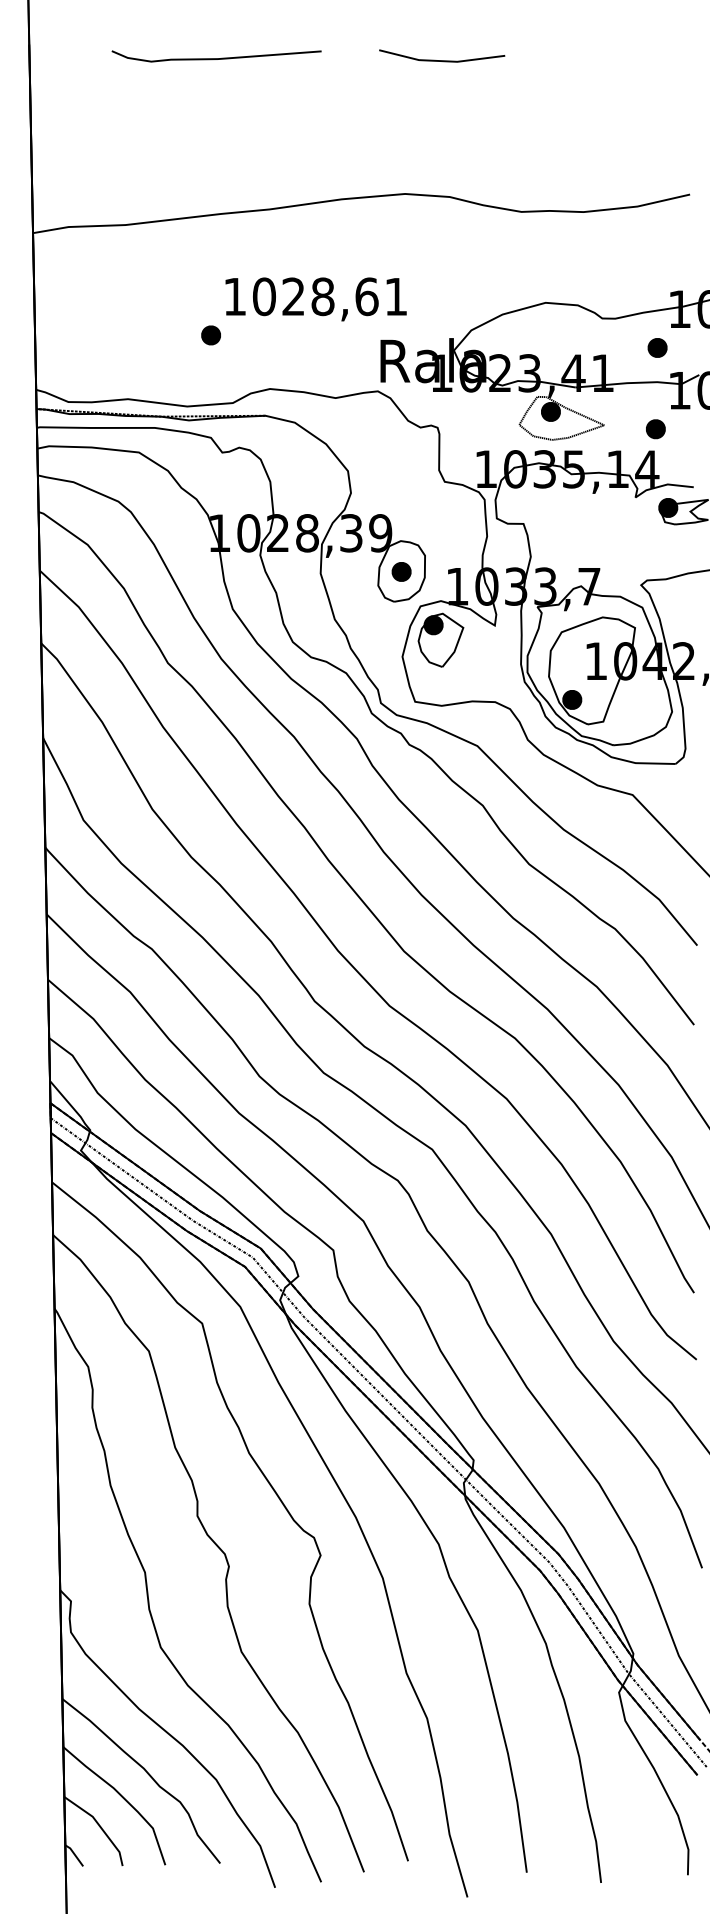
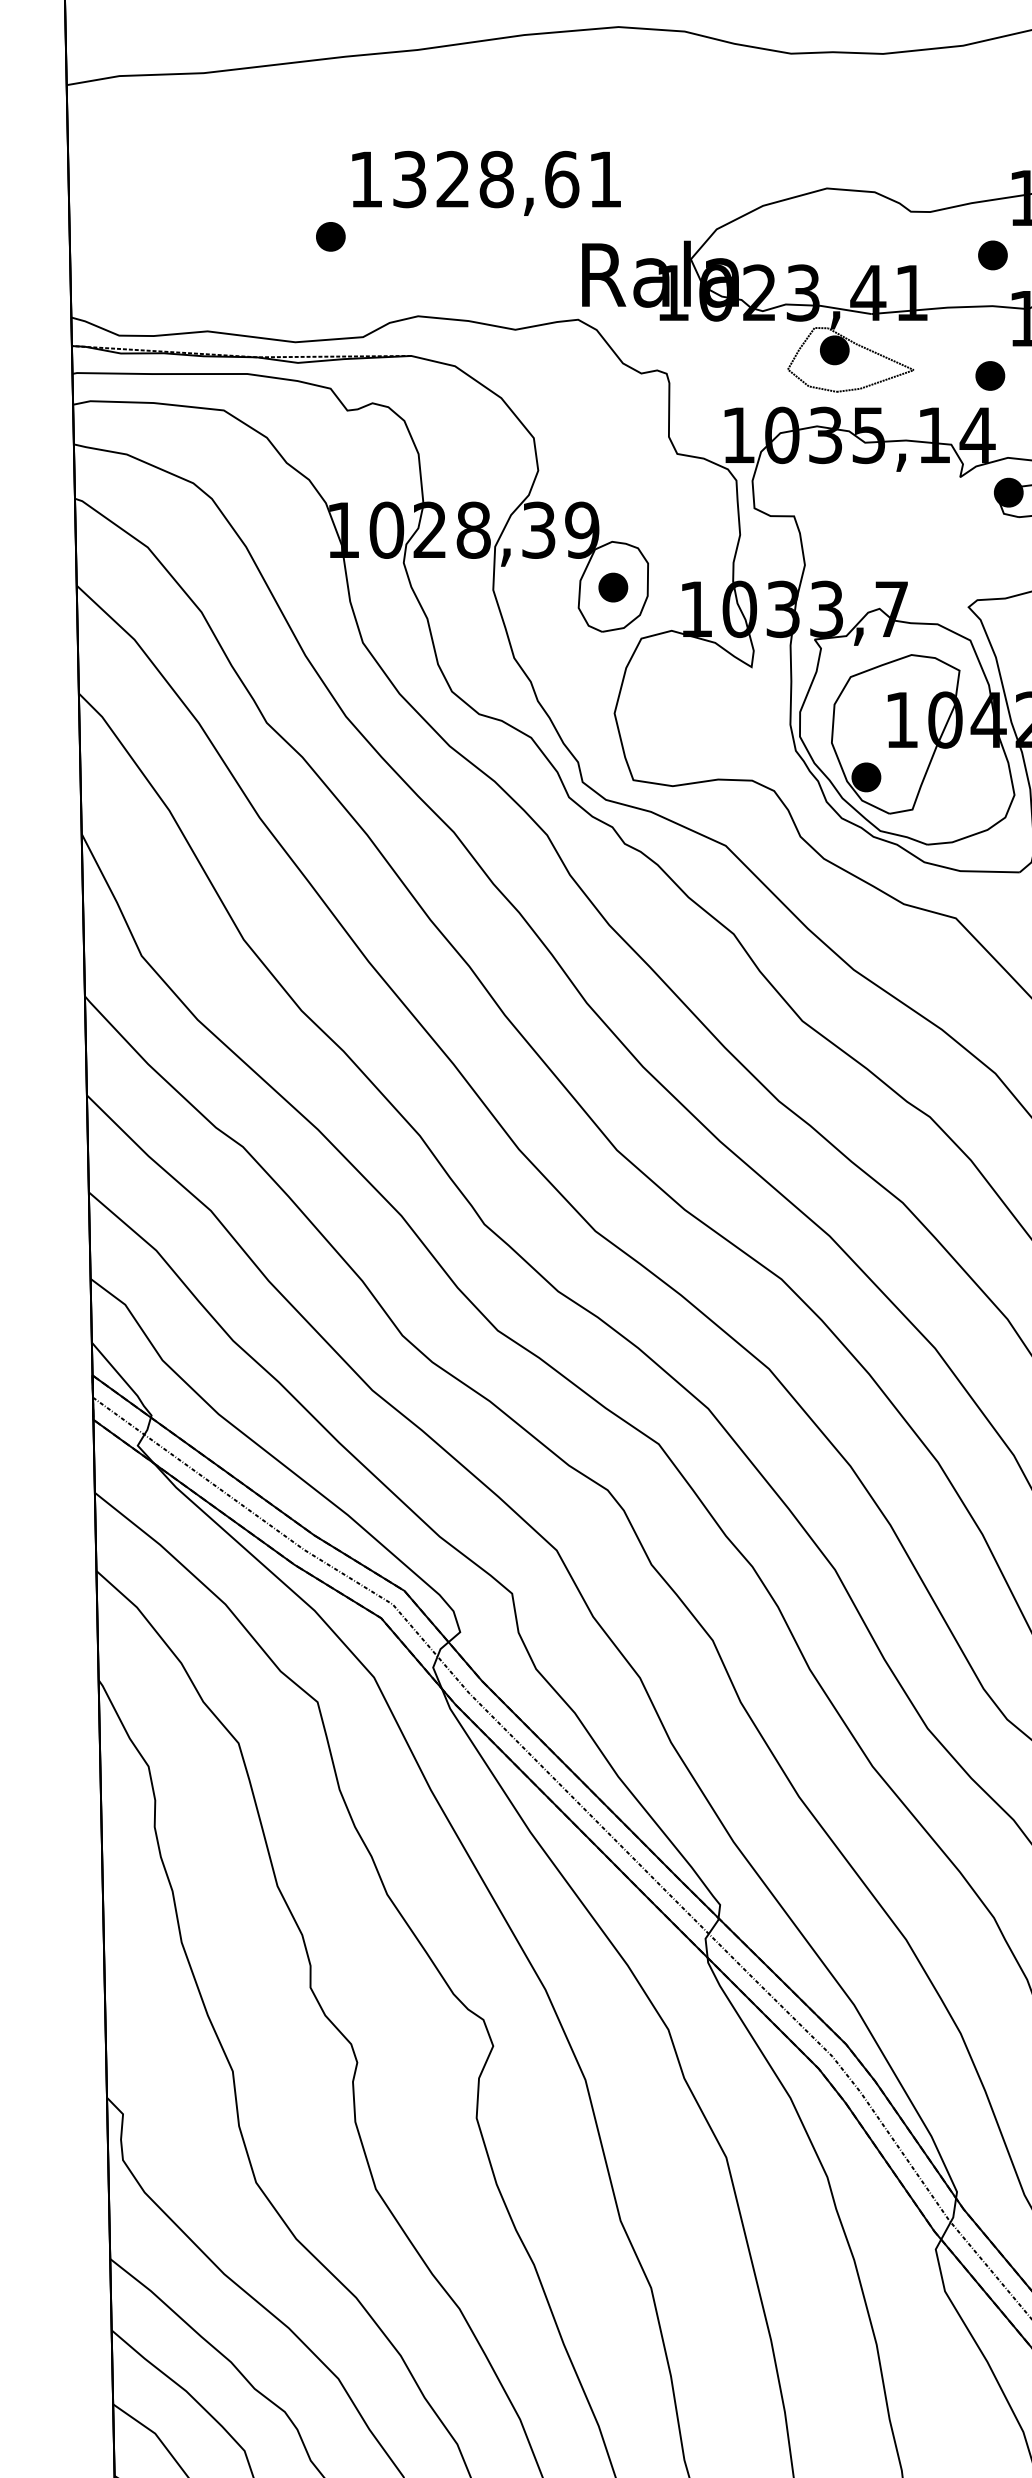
text: (264, 296) -> (409, 179), 1028,61 -> 1328,61
part: (440, 639) -> (670, 687), removed

